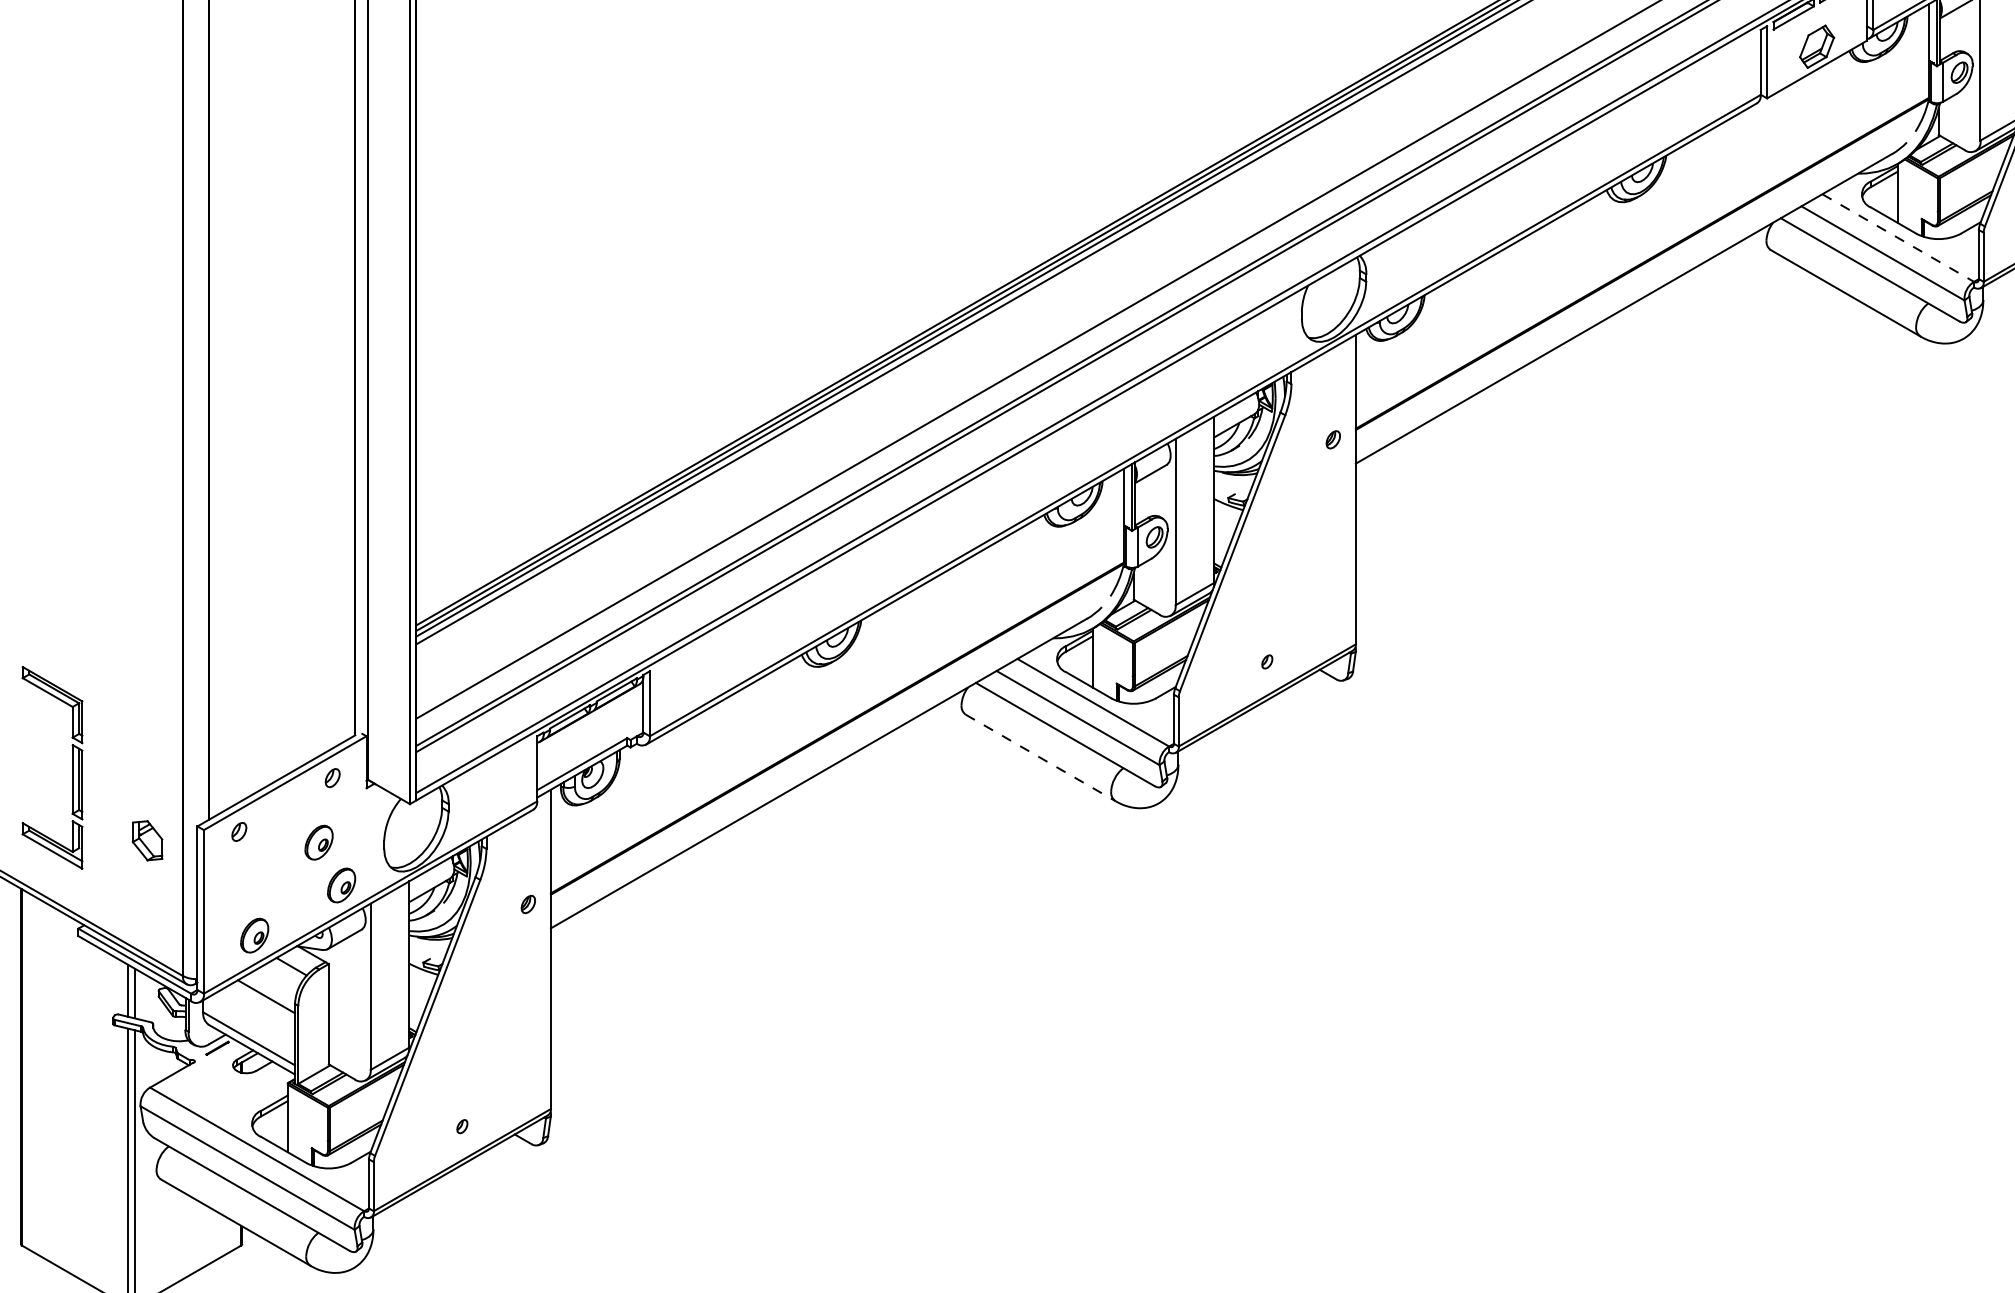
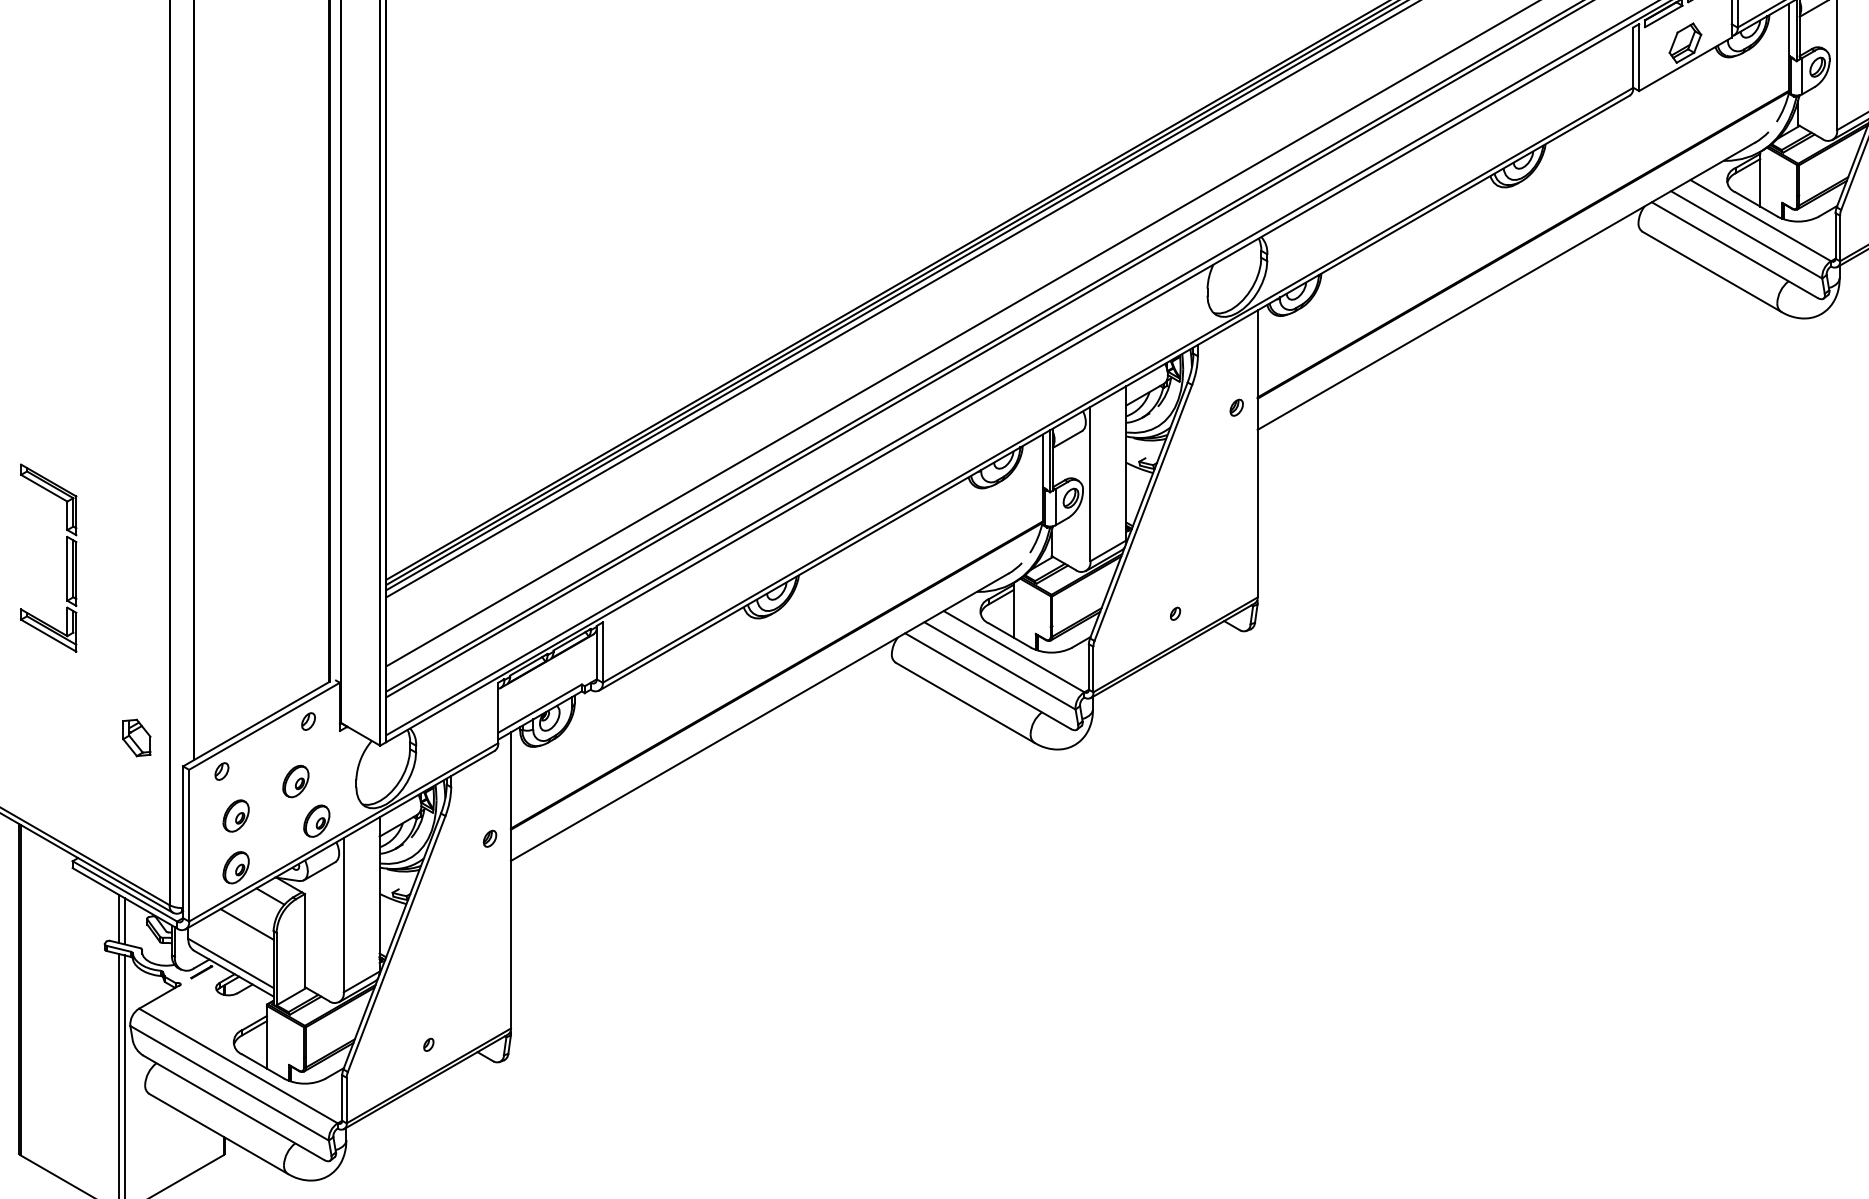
line: (1898, 238) -> (1760, 221), dashed -> solid
line: (1041, 758) -> (966, 703), dashed -> solid
part: (72, 767) -> (67, 557), moved
part: (147, 840) -> (136, 737), moved
part: (254, 879) -> (236, 815), added

